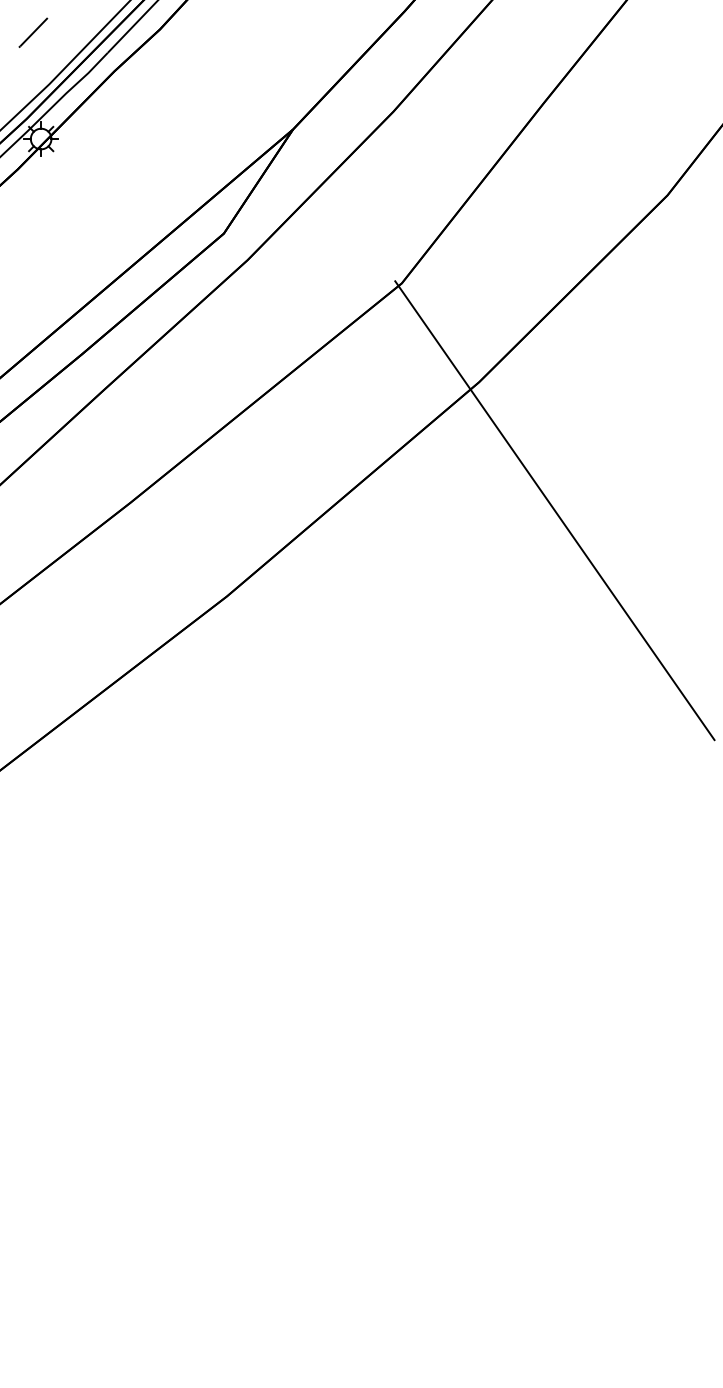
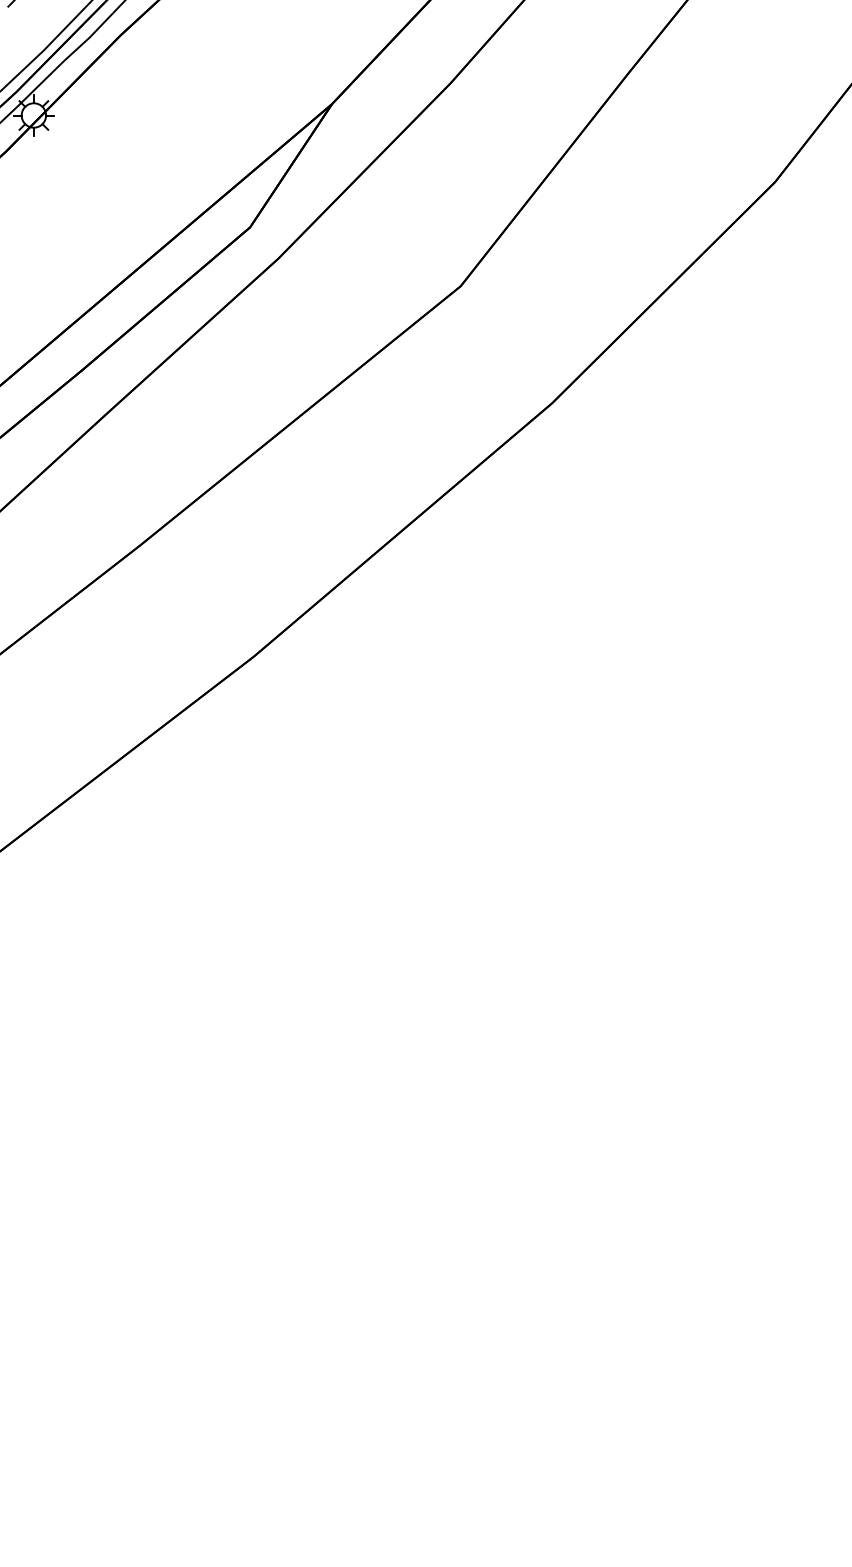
line: (554, 510) -> (641, 555), removed

